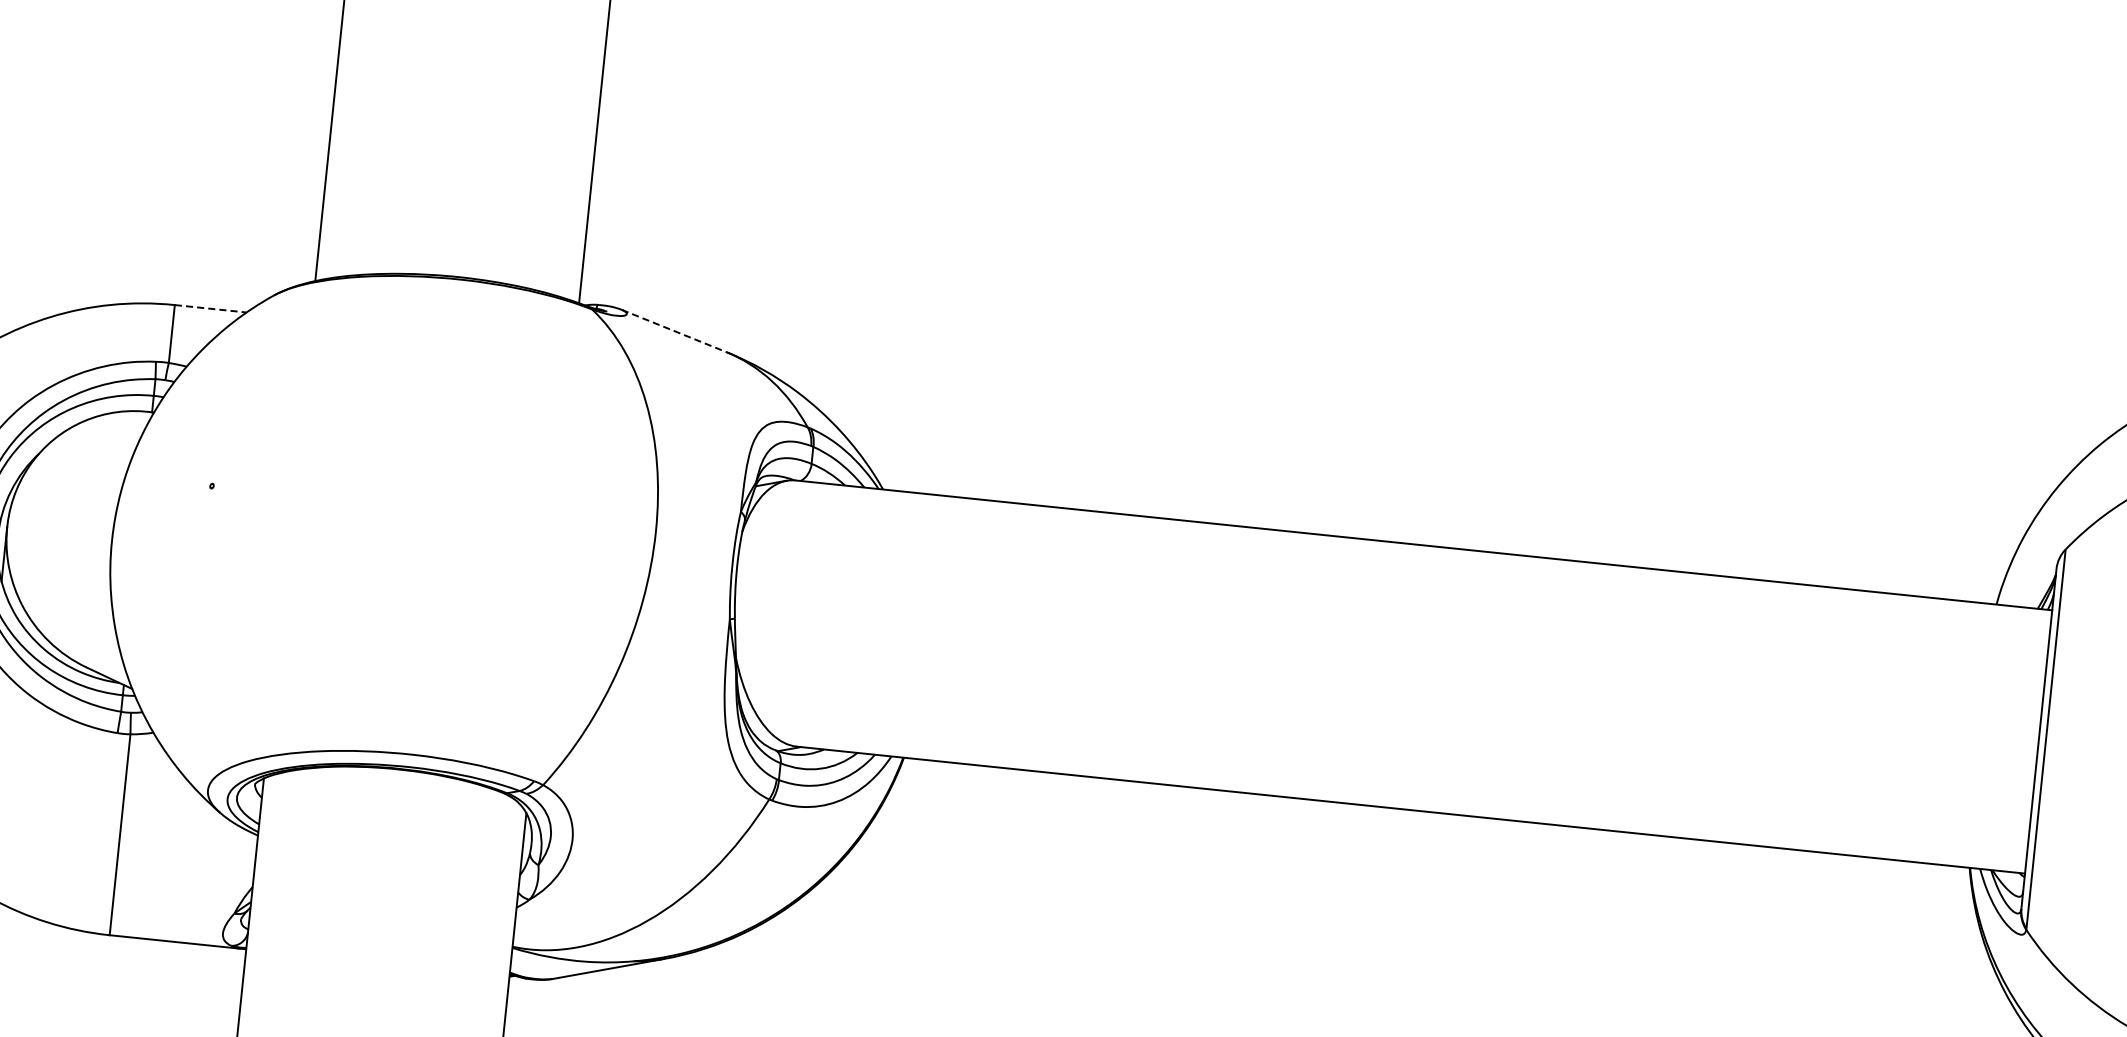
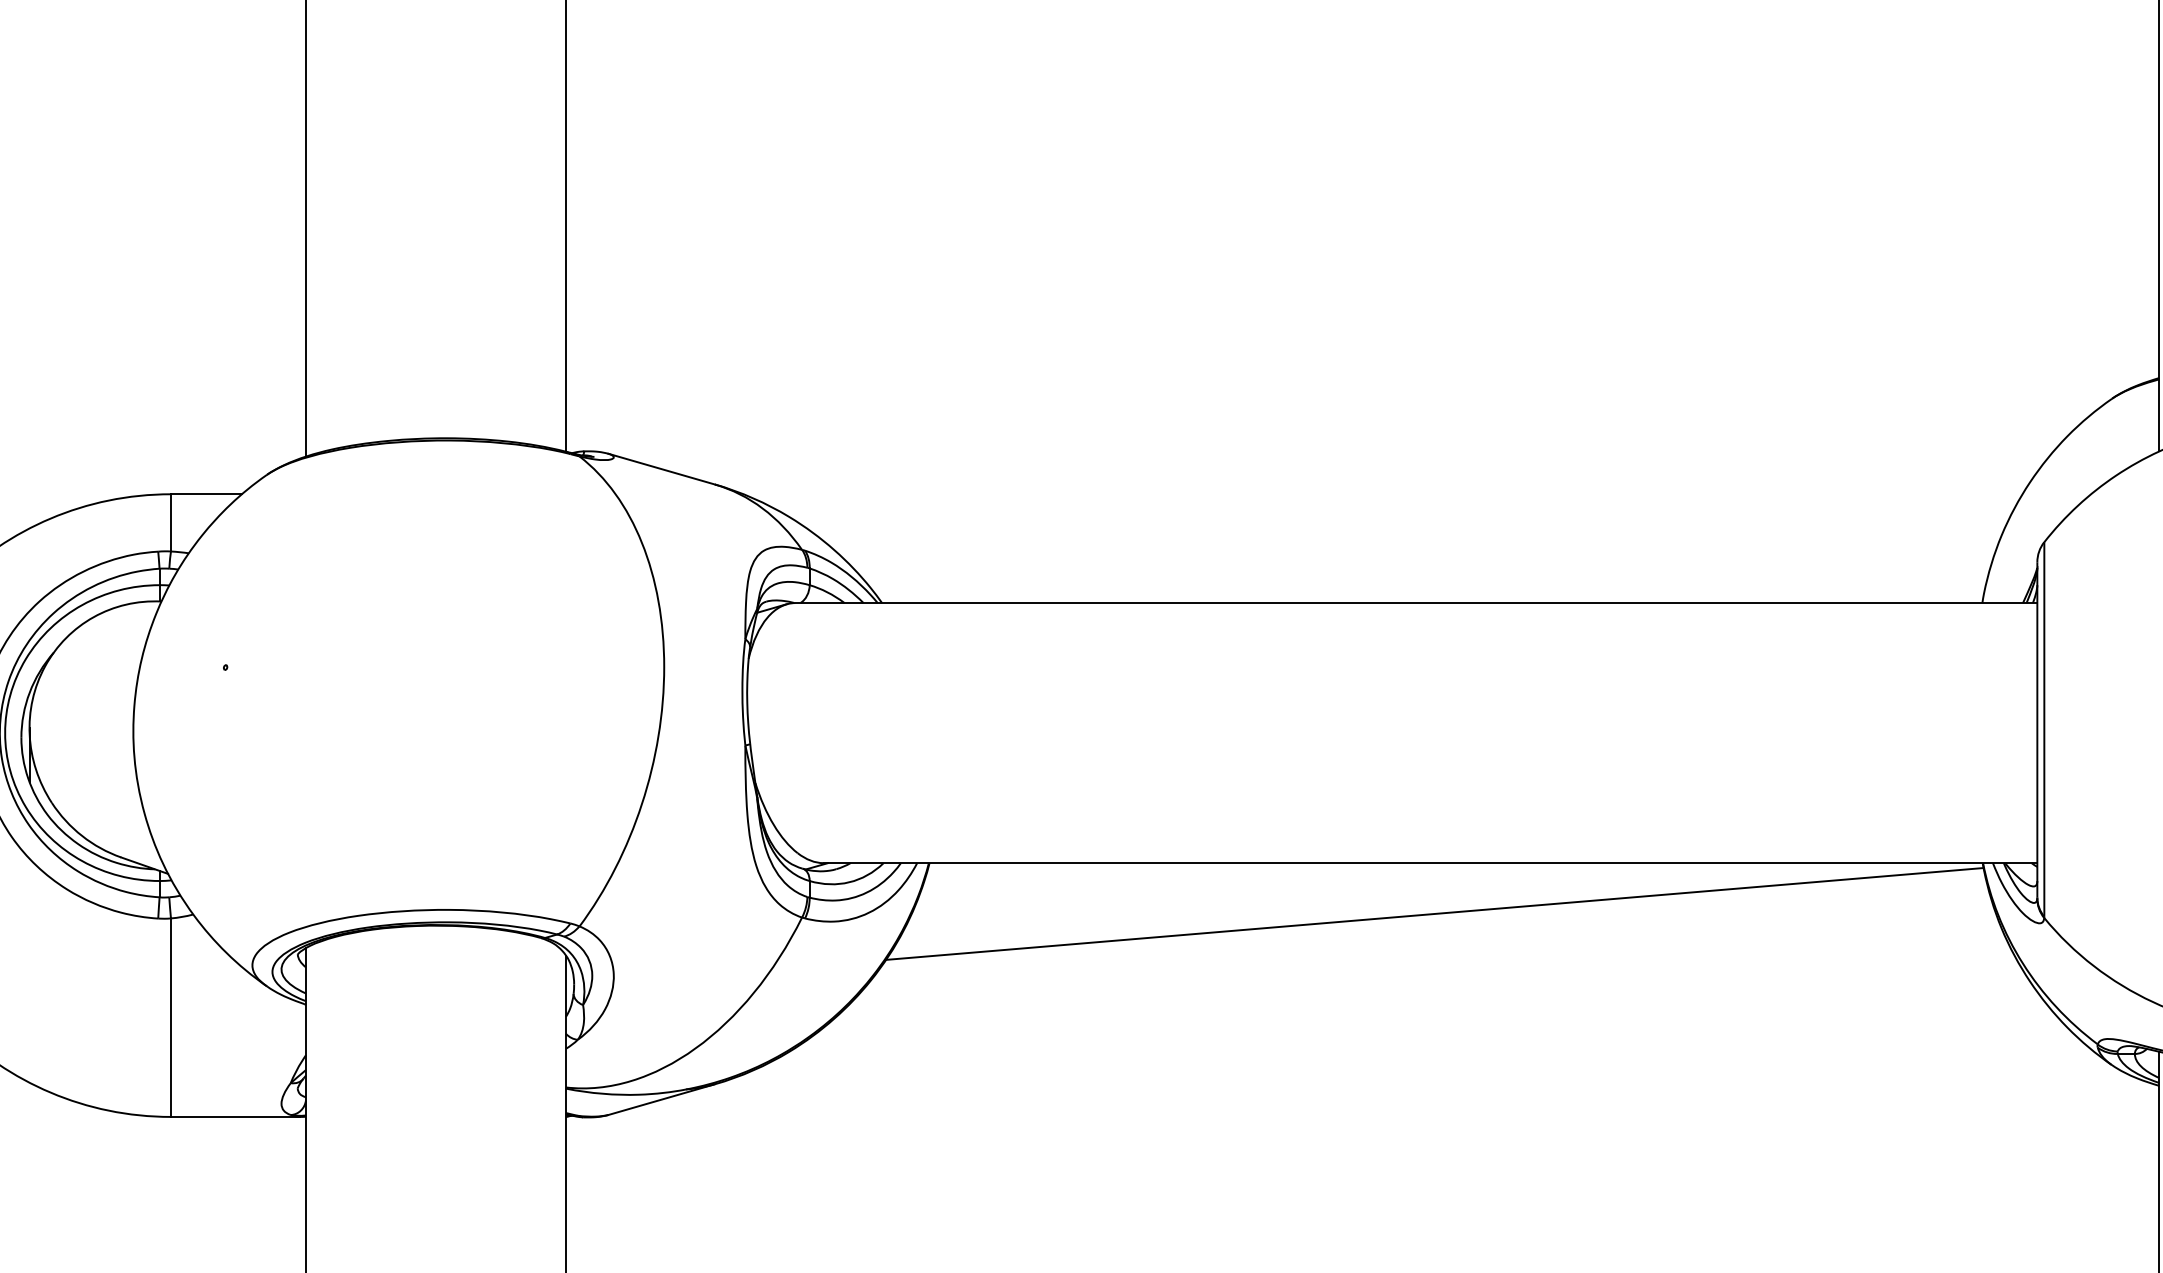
line: (210, 309) -> (206, 494), dashed -> solid
line: (674, 331) -> (662, 469), dashed -> solid
line: (1409, 861) -> (1434, 913), added

